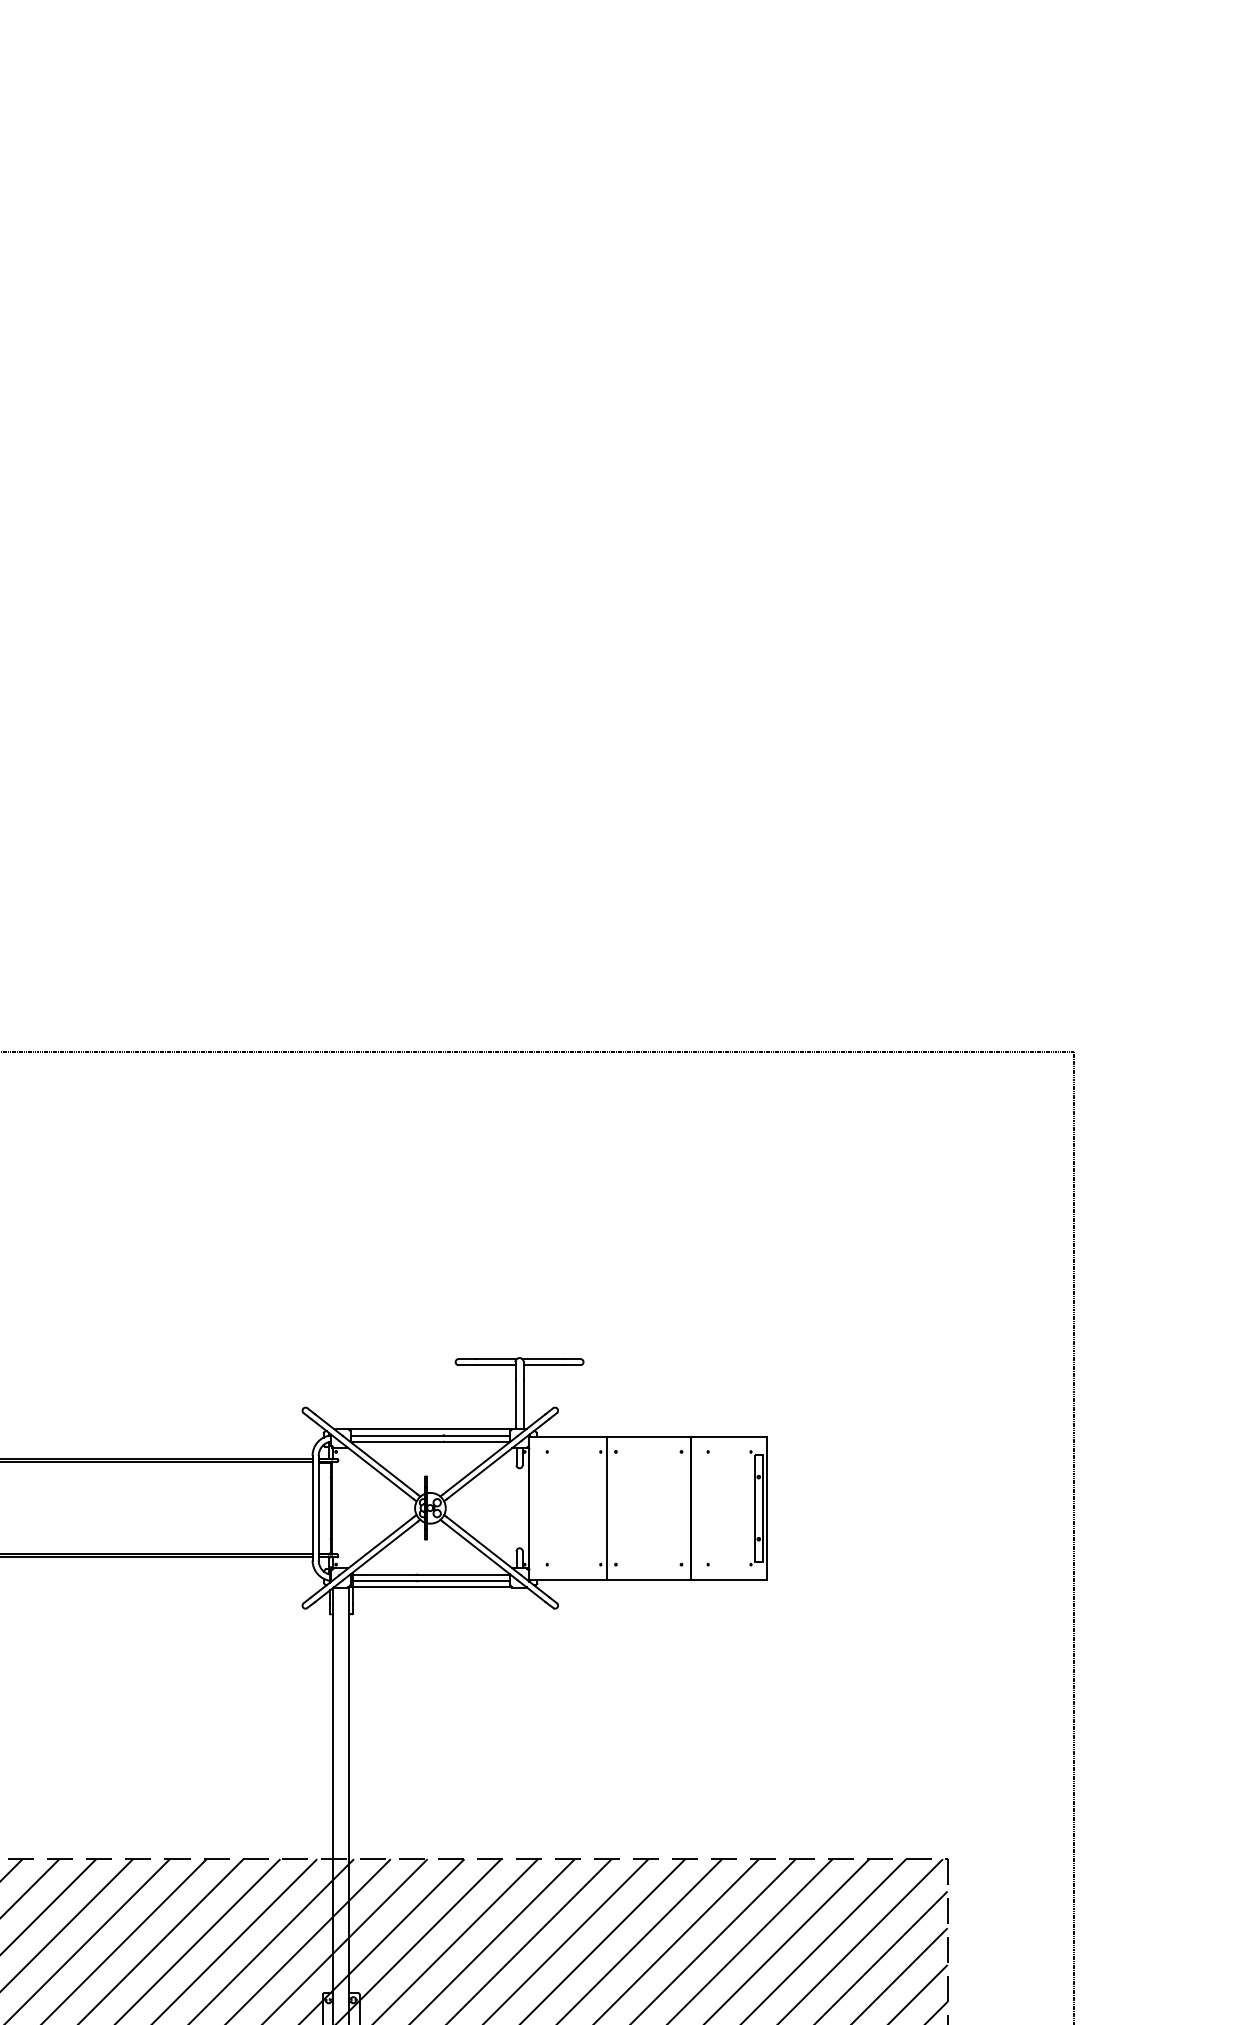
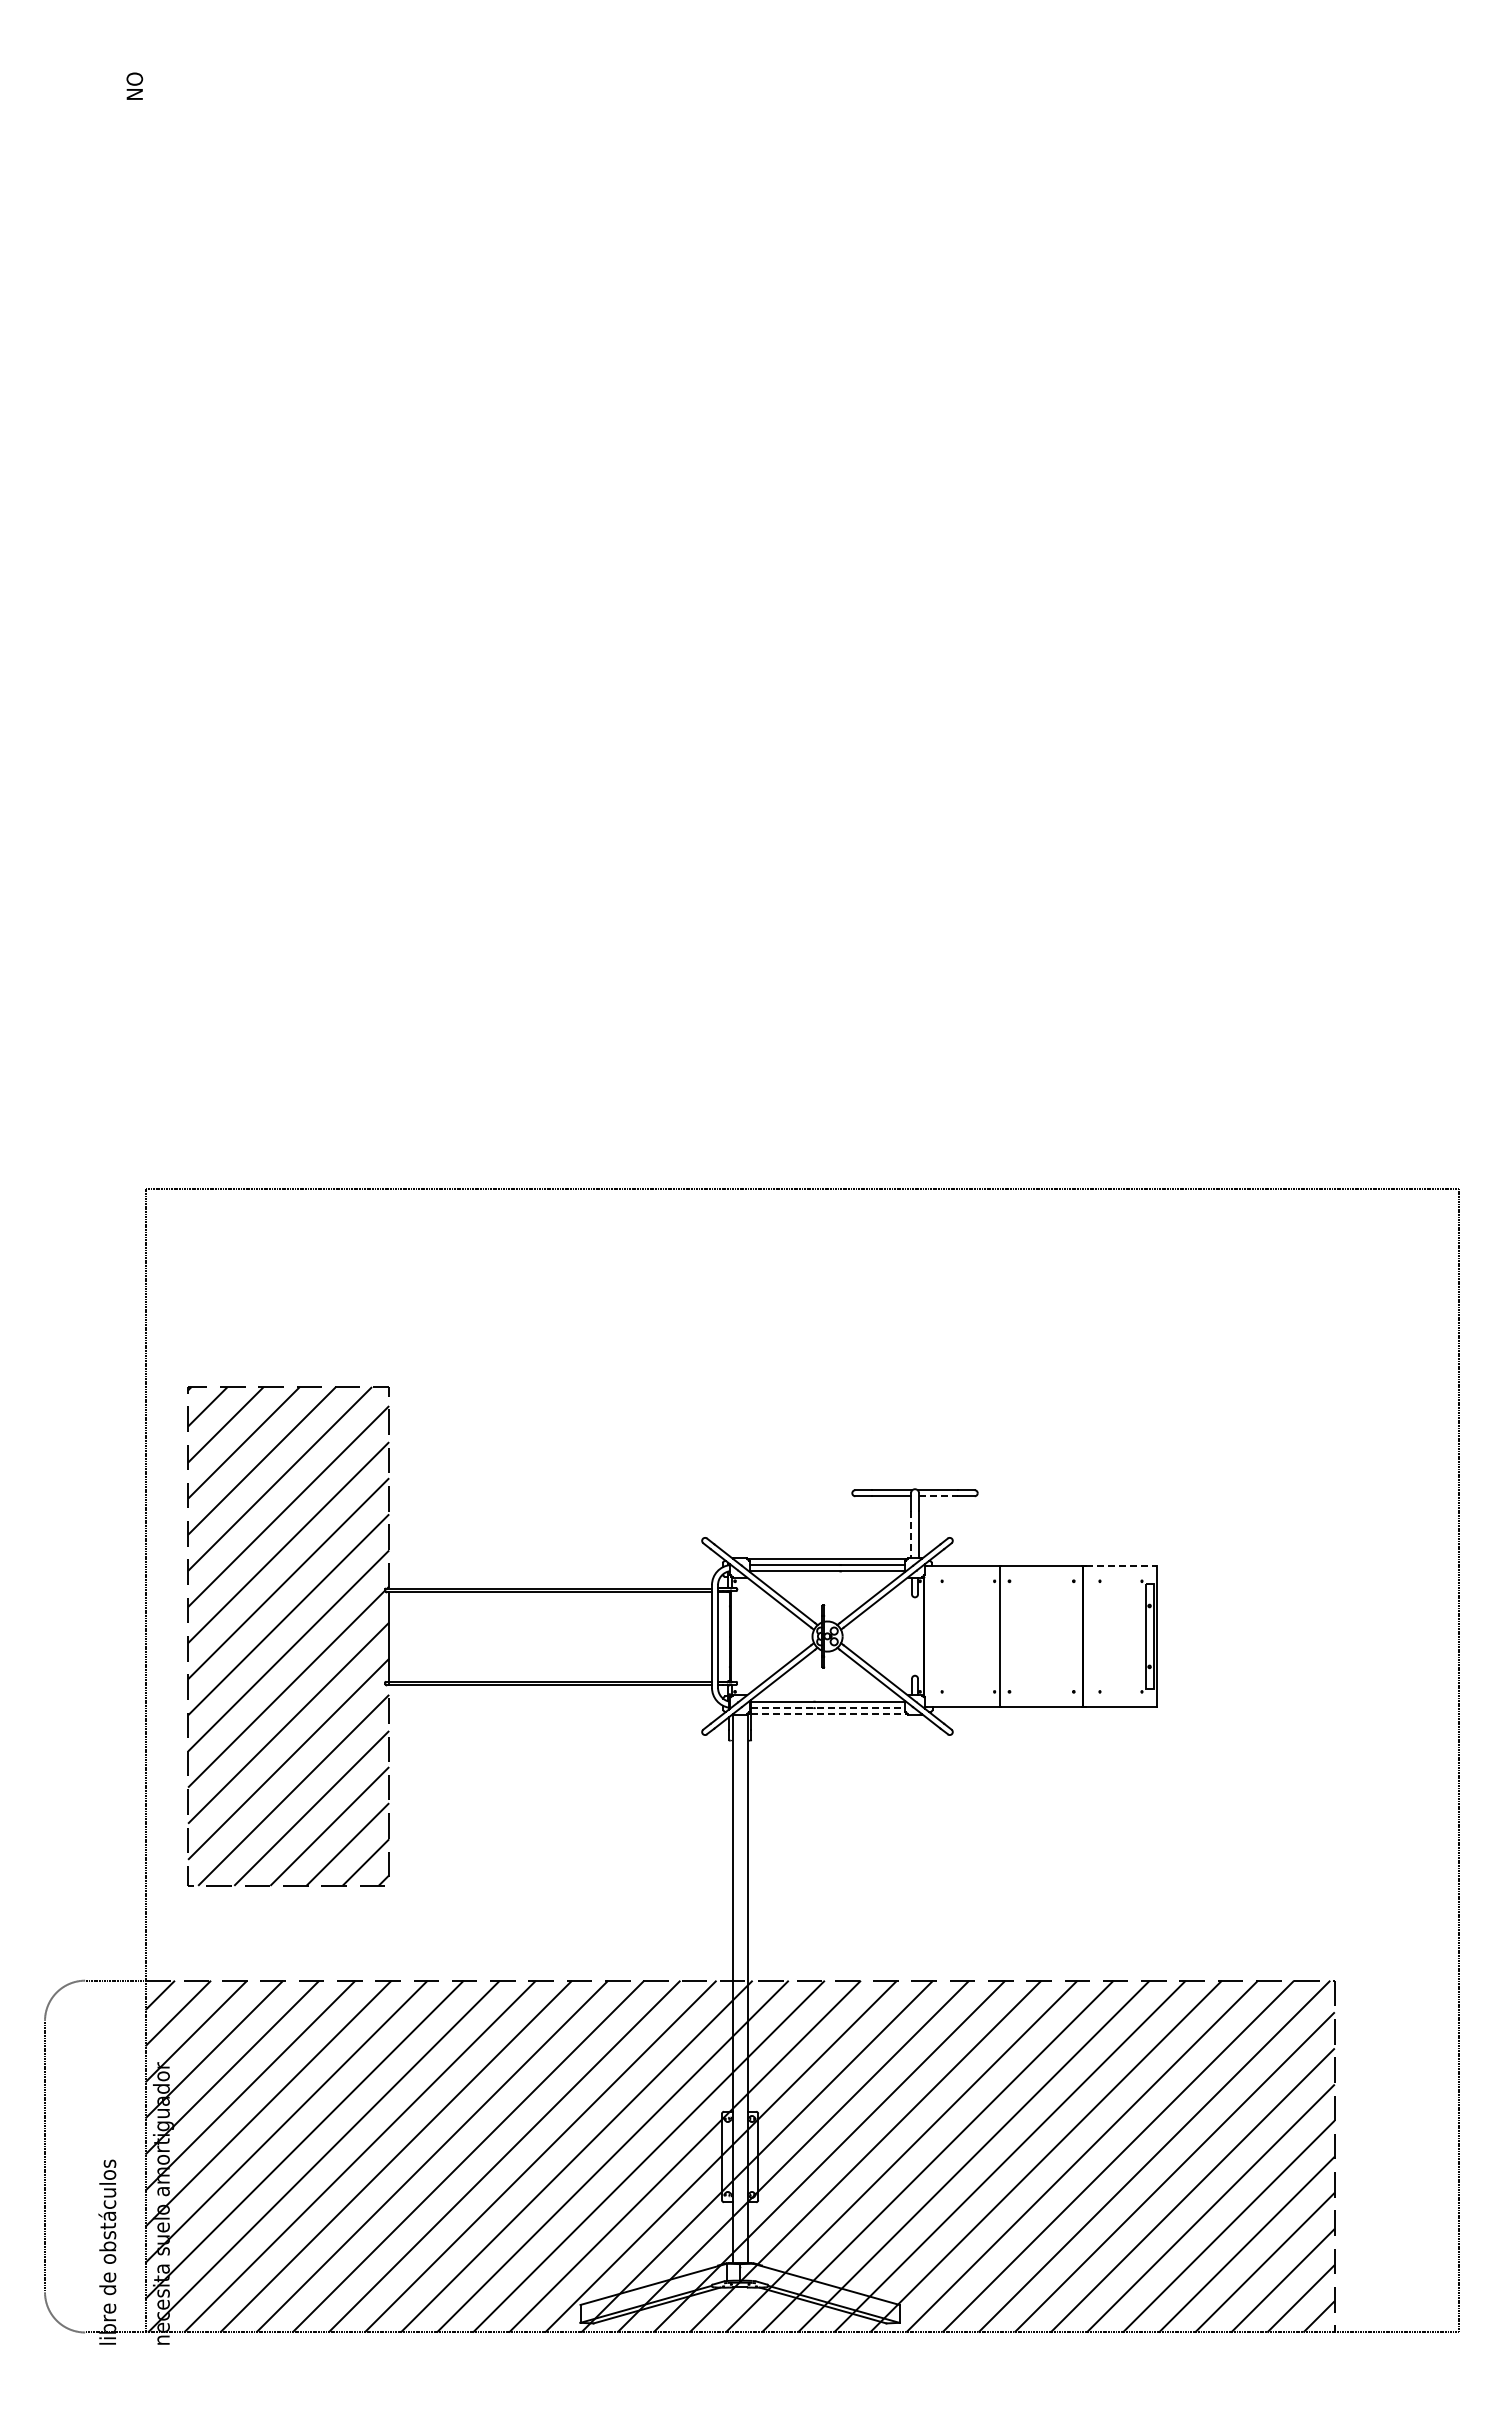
line: (543, 1365) -> (938, 1496), solid -> dashed
line: (516, 1404) -> (911, 1534), solid -> dashed
line: (730, 1436) -> (1121, 1566), solid -> dashed
line: (431, 1580) -> (828, 1707), solid -> dashed
line: (432, 1586) -> (829, 1713), solid -> dashed

